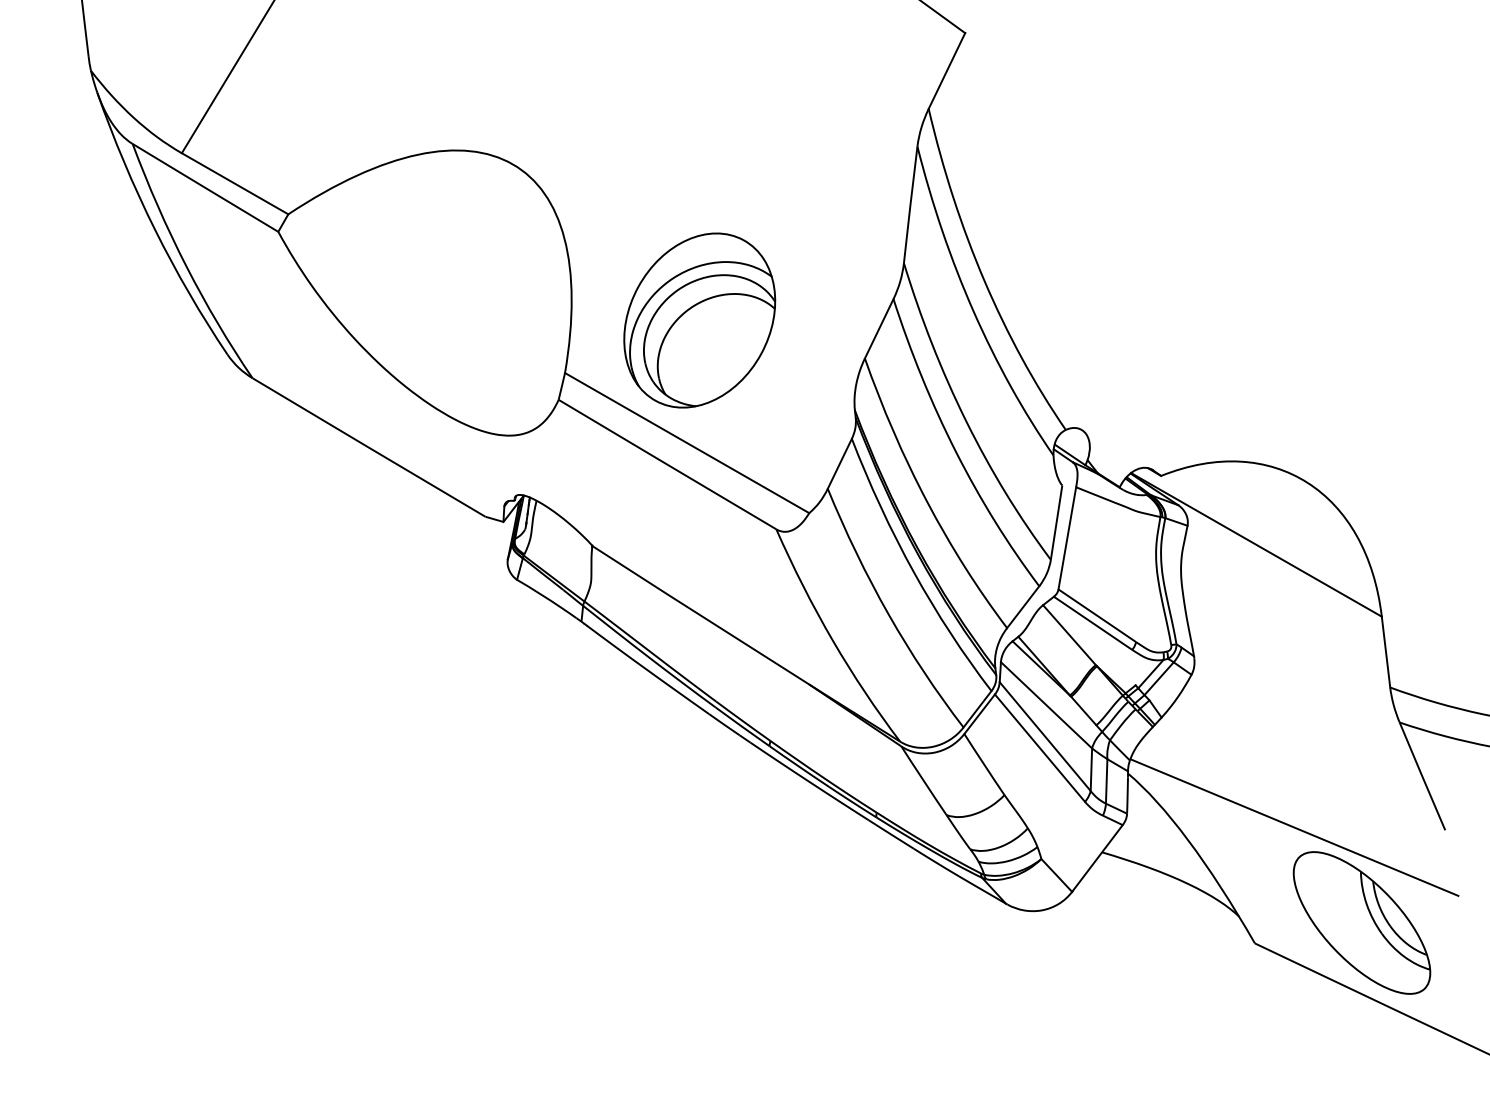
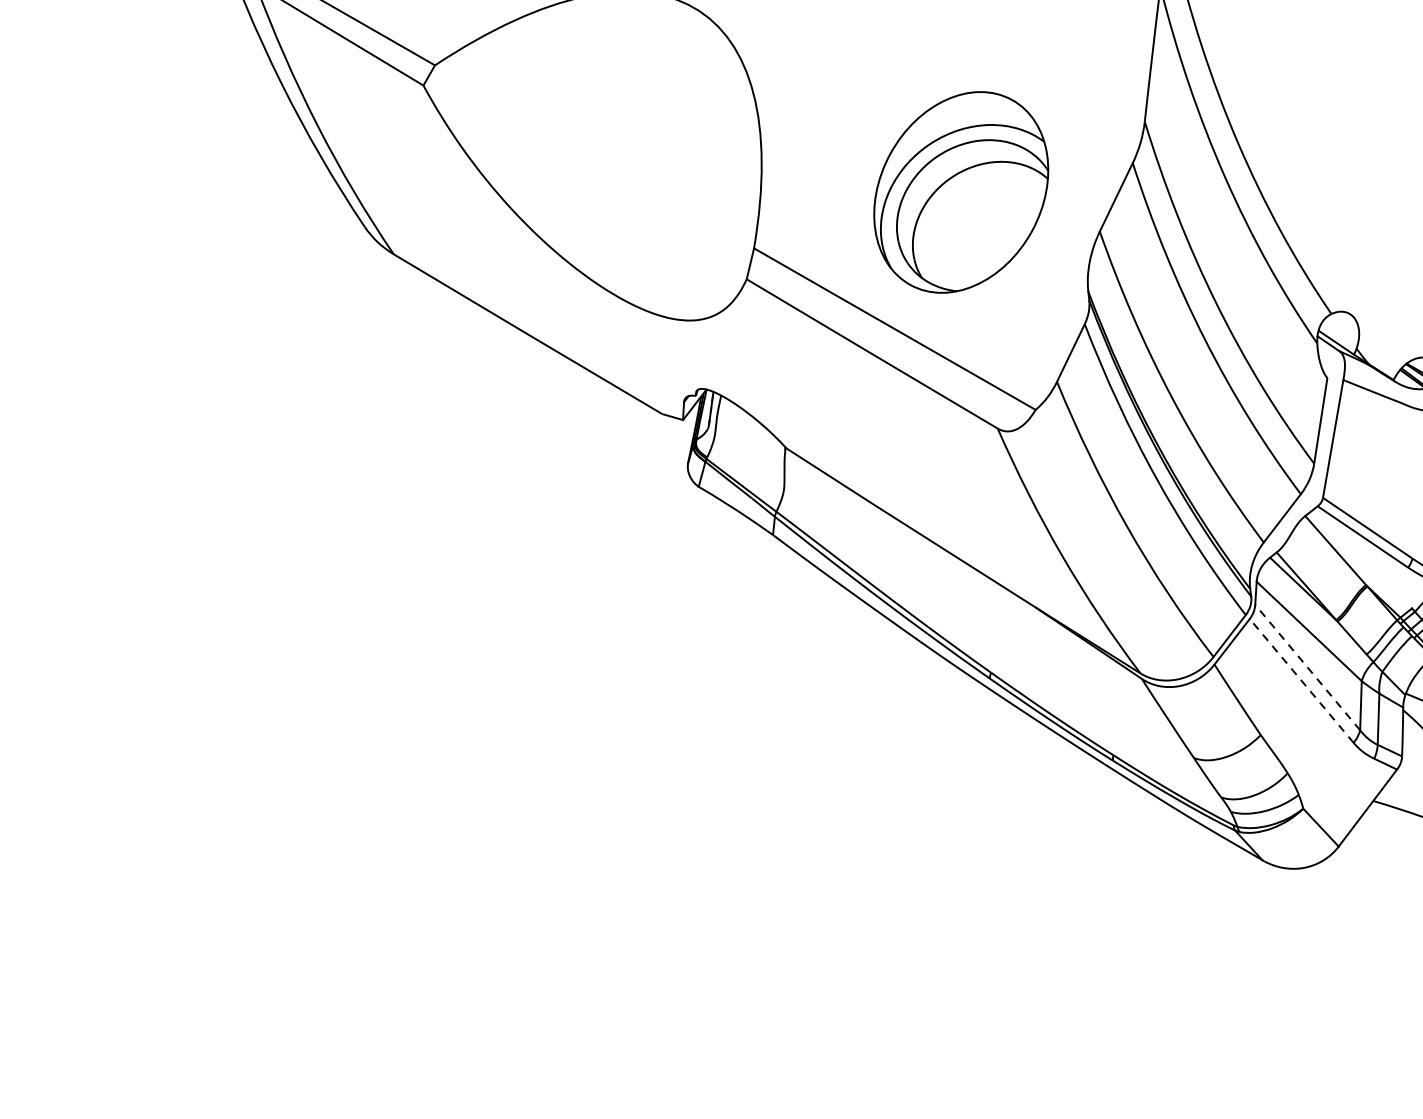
part: (699, 320) -> (960, 192), moved
line: (1045, 736) -> (1308, 667), solid -> dashed
line: (1039, 747) -> (1301, 680), solid -> dashed

